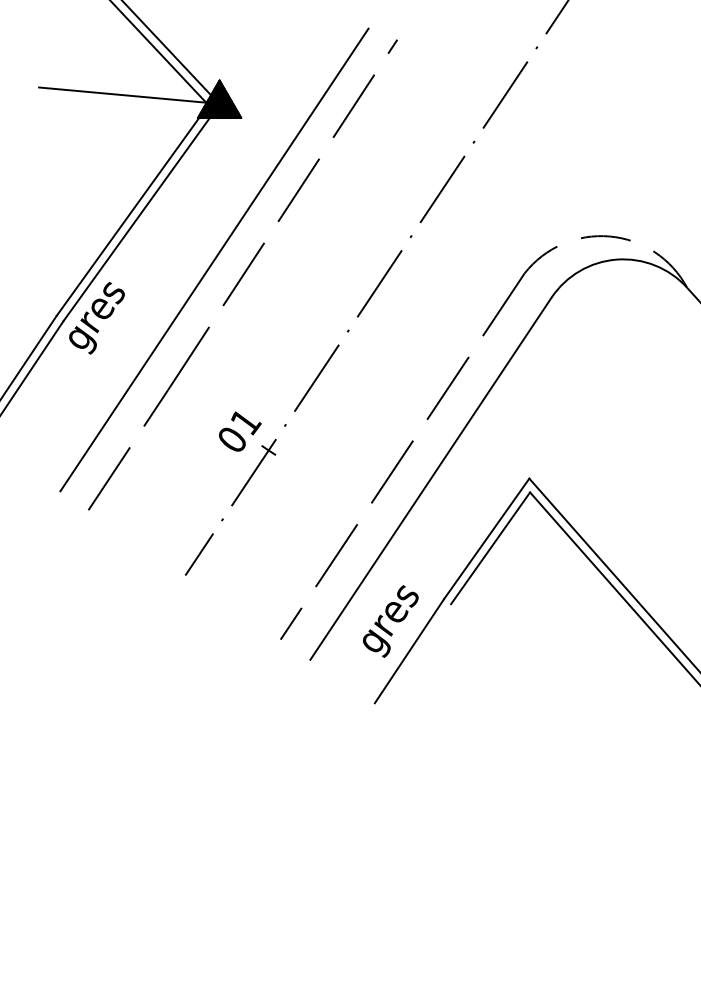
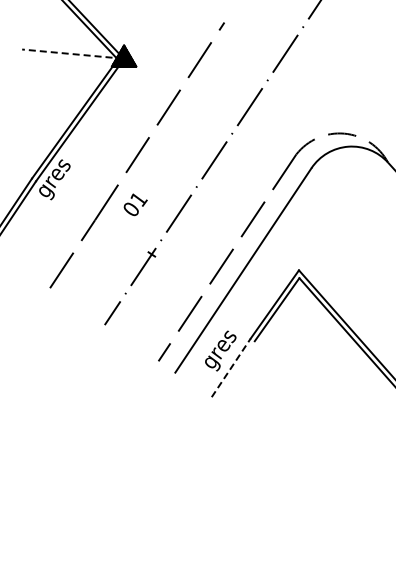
line: (128, 96) -> (72, 54), solid -> dashed
line: (215, 259) -> (121, 146), removed
text: (239, 431) -> (135, 204), moved
line: (409, 650) -> (231, 367), solid -> dashed

